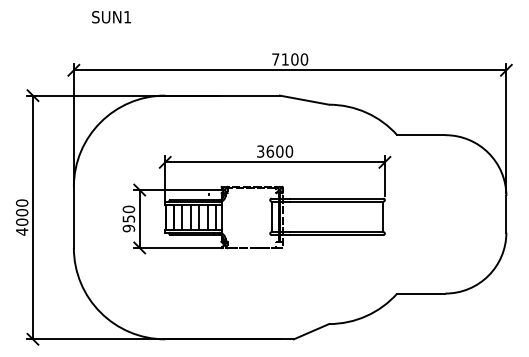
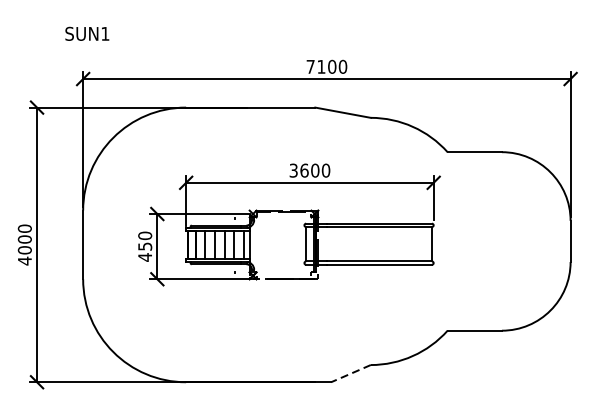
text: (111, 17) -> (87, 34), moved
text: (128, 228) -> (144, 257), 950 -> 450
line: (311, 331) -> (350, 373), solid -> dashed

